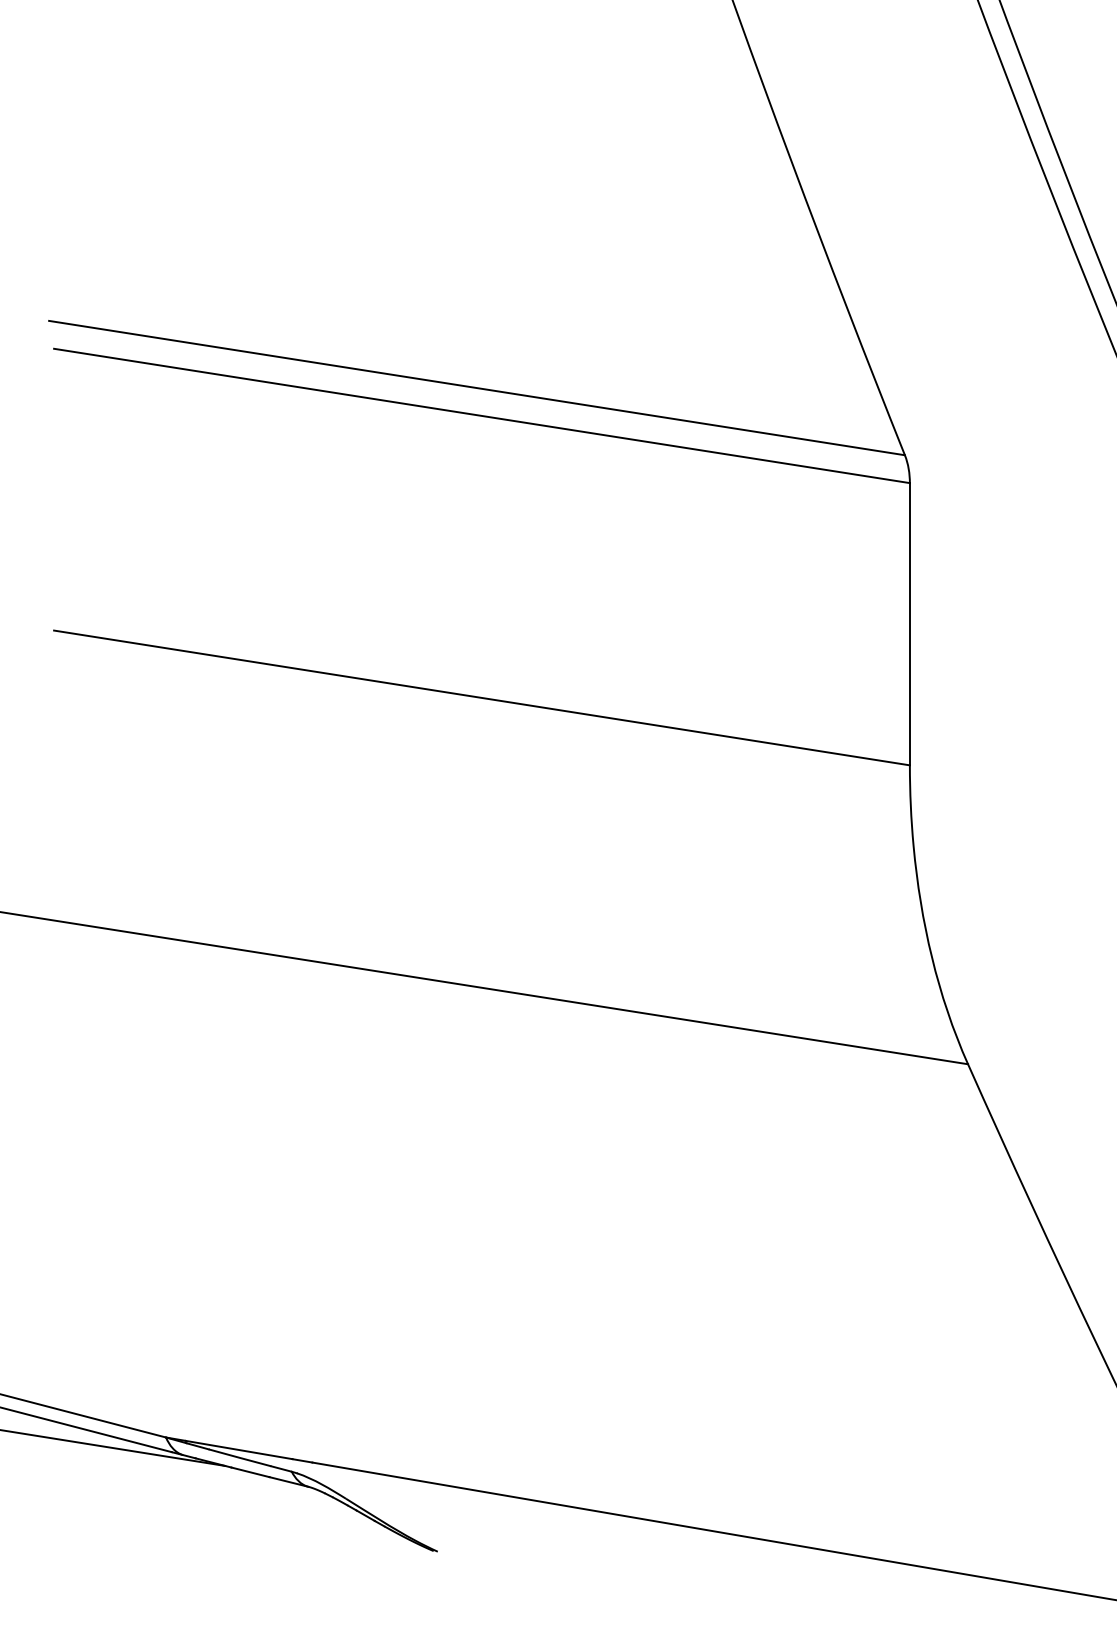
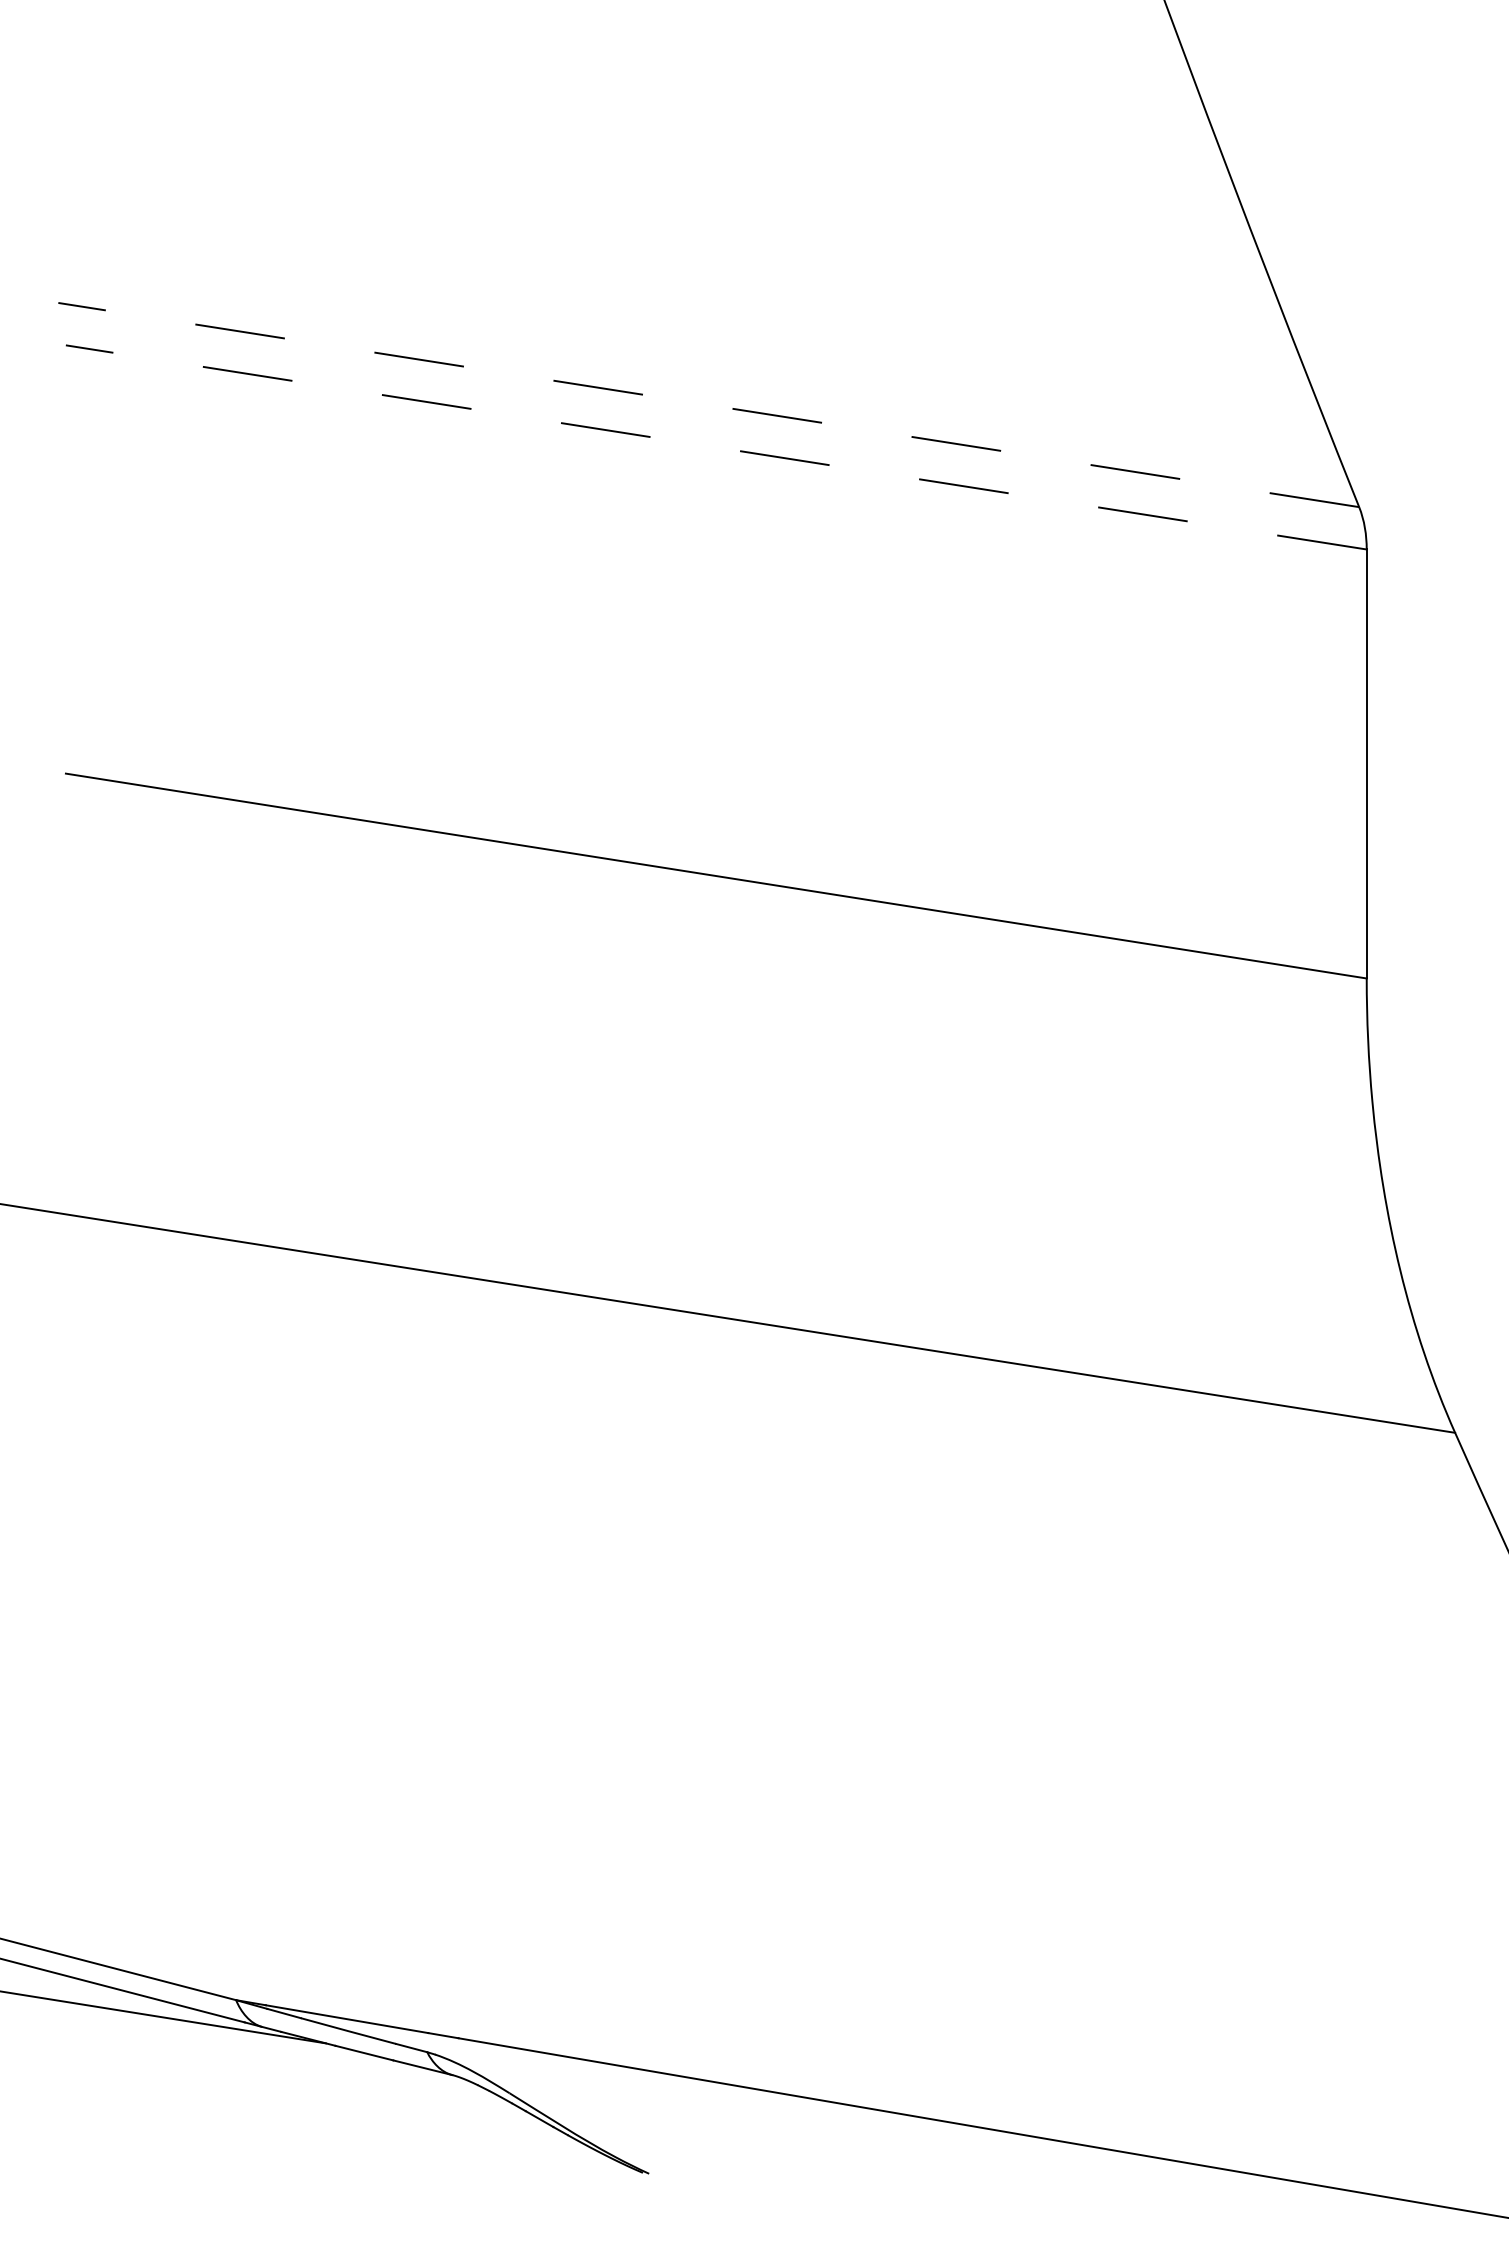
line: (476, 388) -> (707, 405), solid -> dashed
line: (481, 415) -> (715, 446), solid -> dashed

